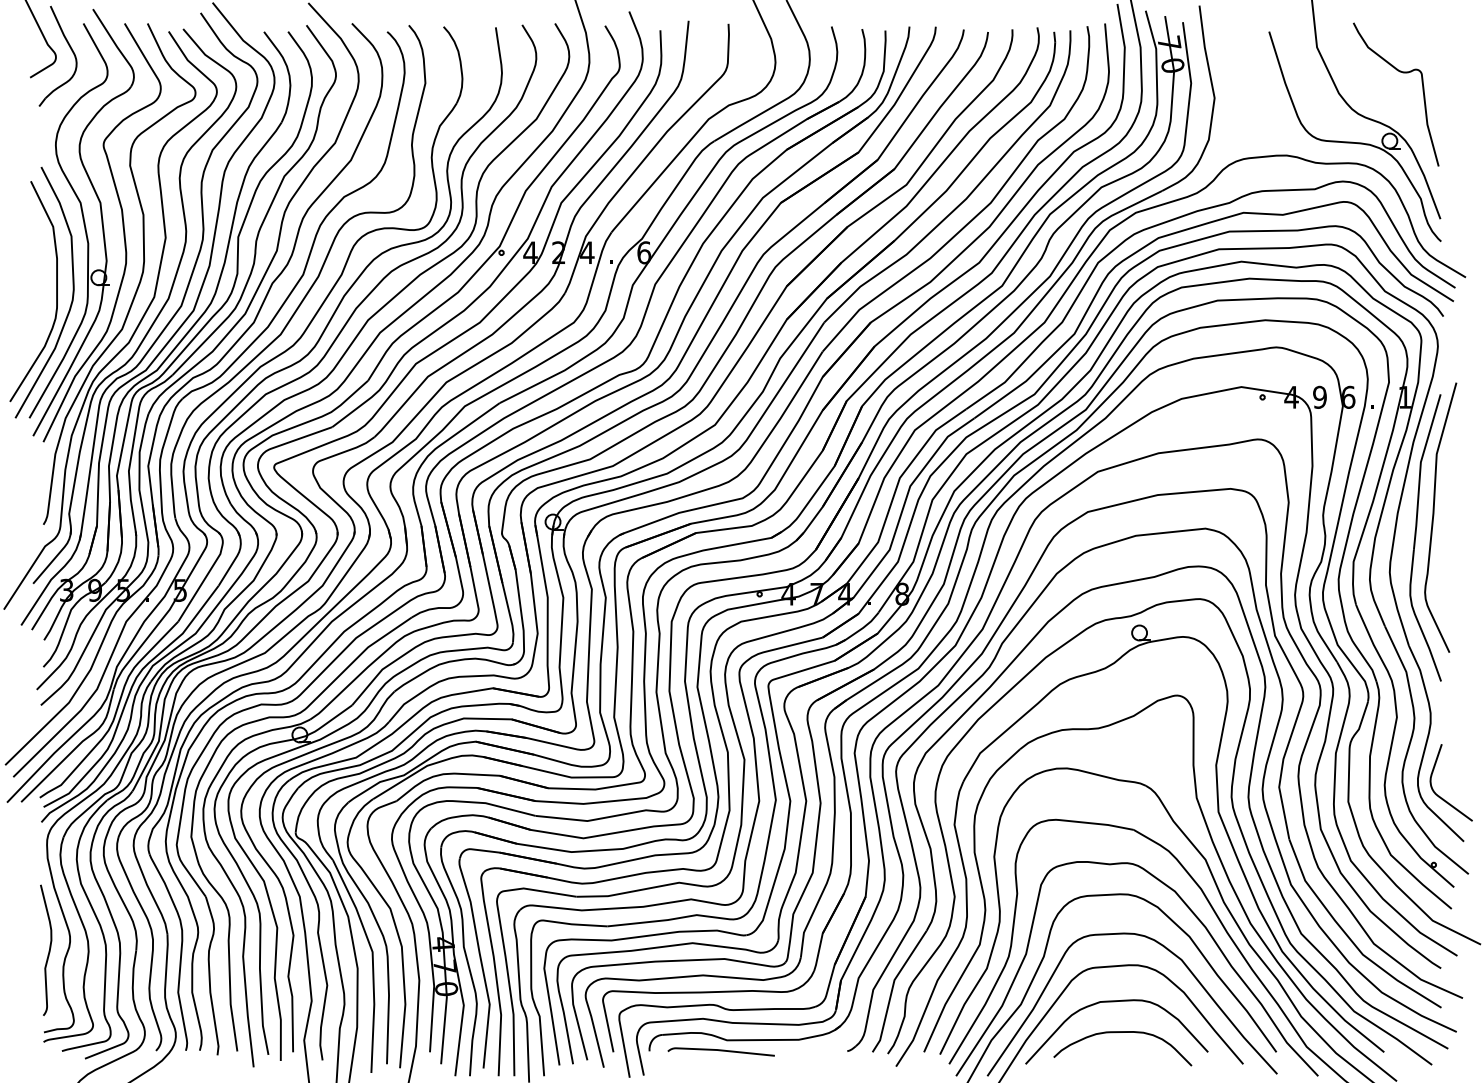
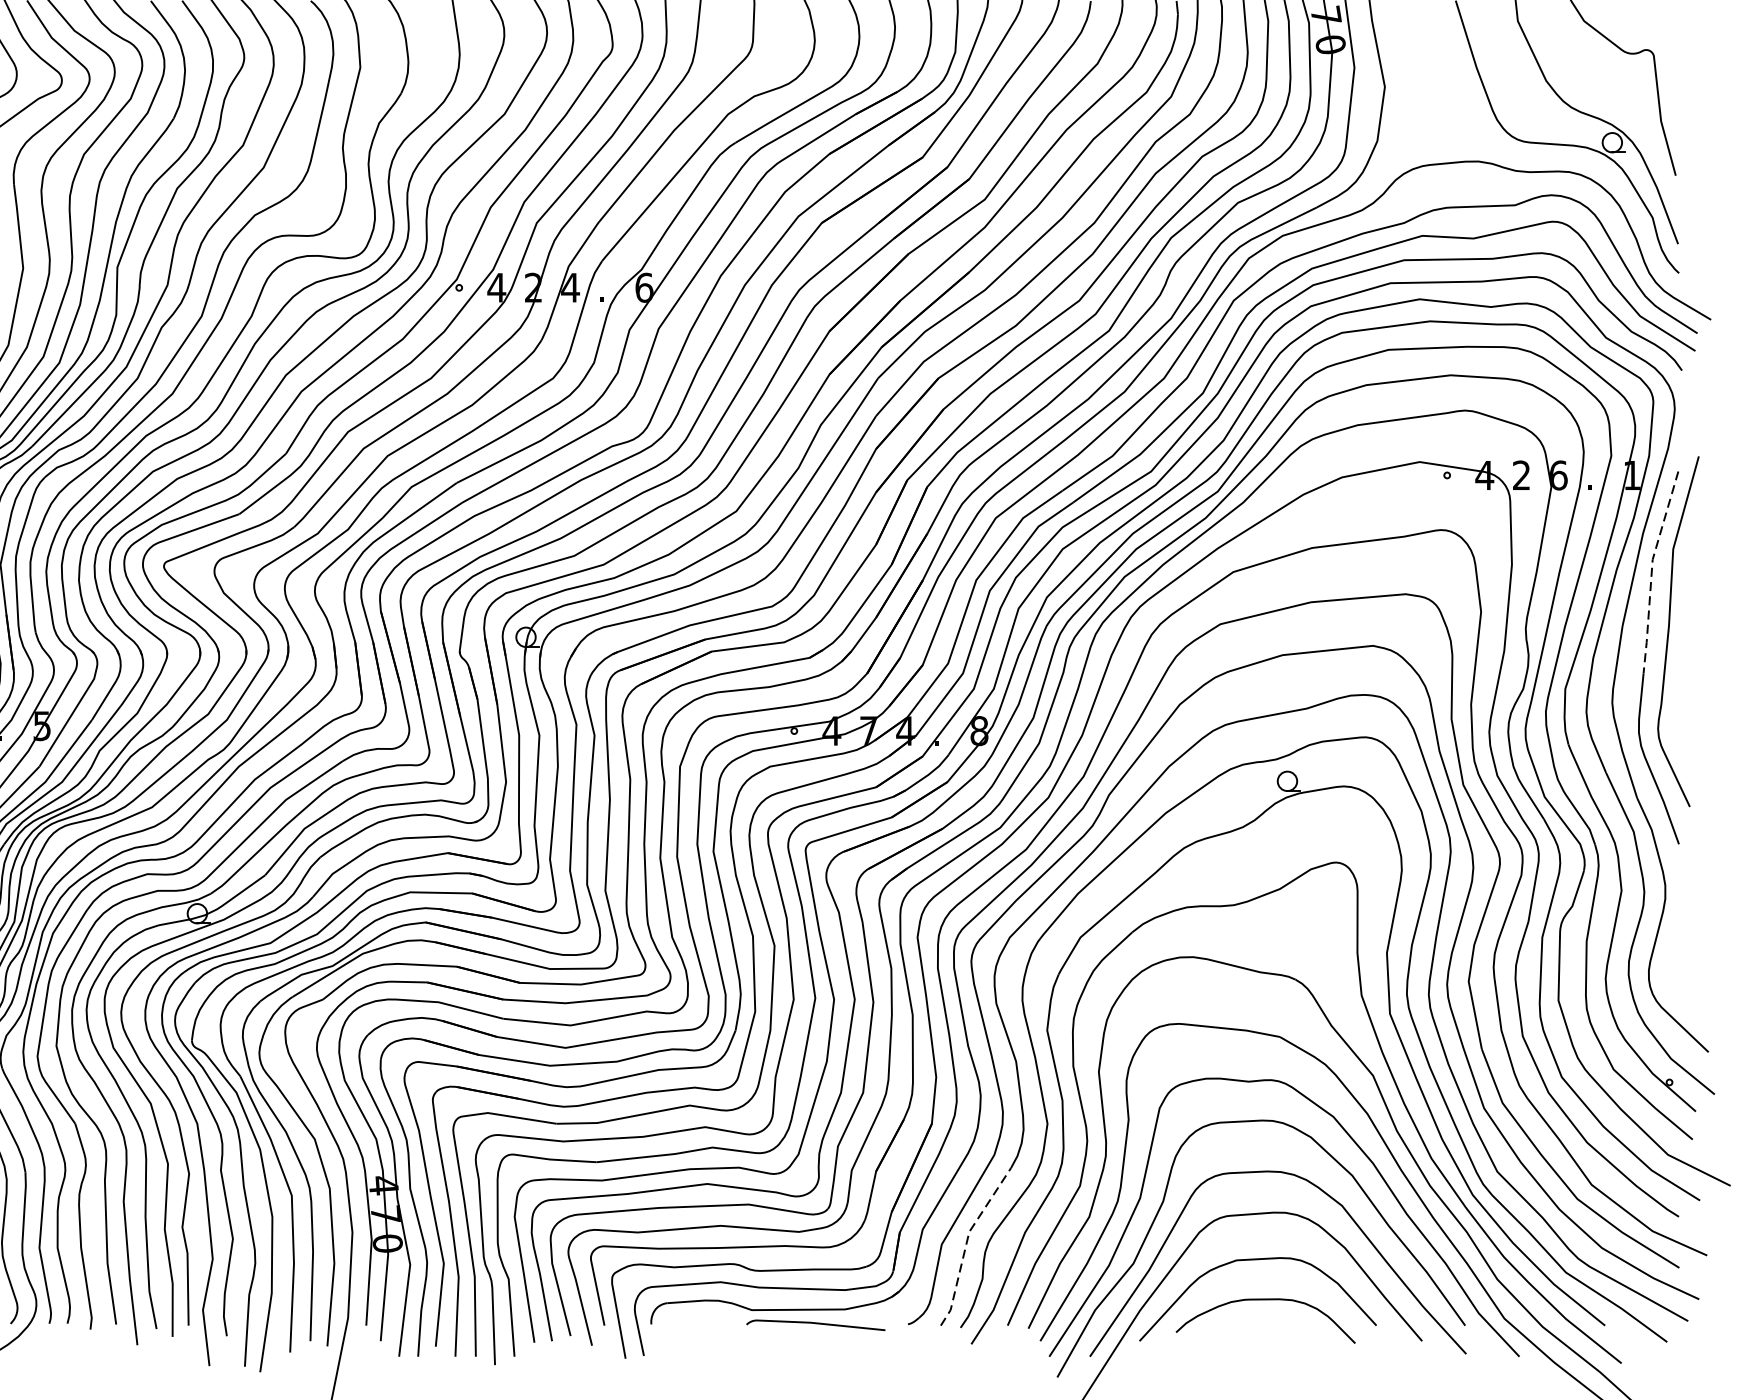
text: (1319, 397) -> (1521, 475), 9 -> 2
line: (1420, 471) -> (1652, 571), solid -> dashed
curve: (1439, 795) -> (1676, 992), removed
line: (892, 988) -> (966, 1242), solid -> dashed
curve: (720, 1051) -> (814, 1324), moved

